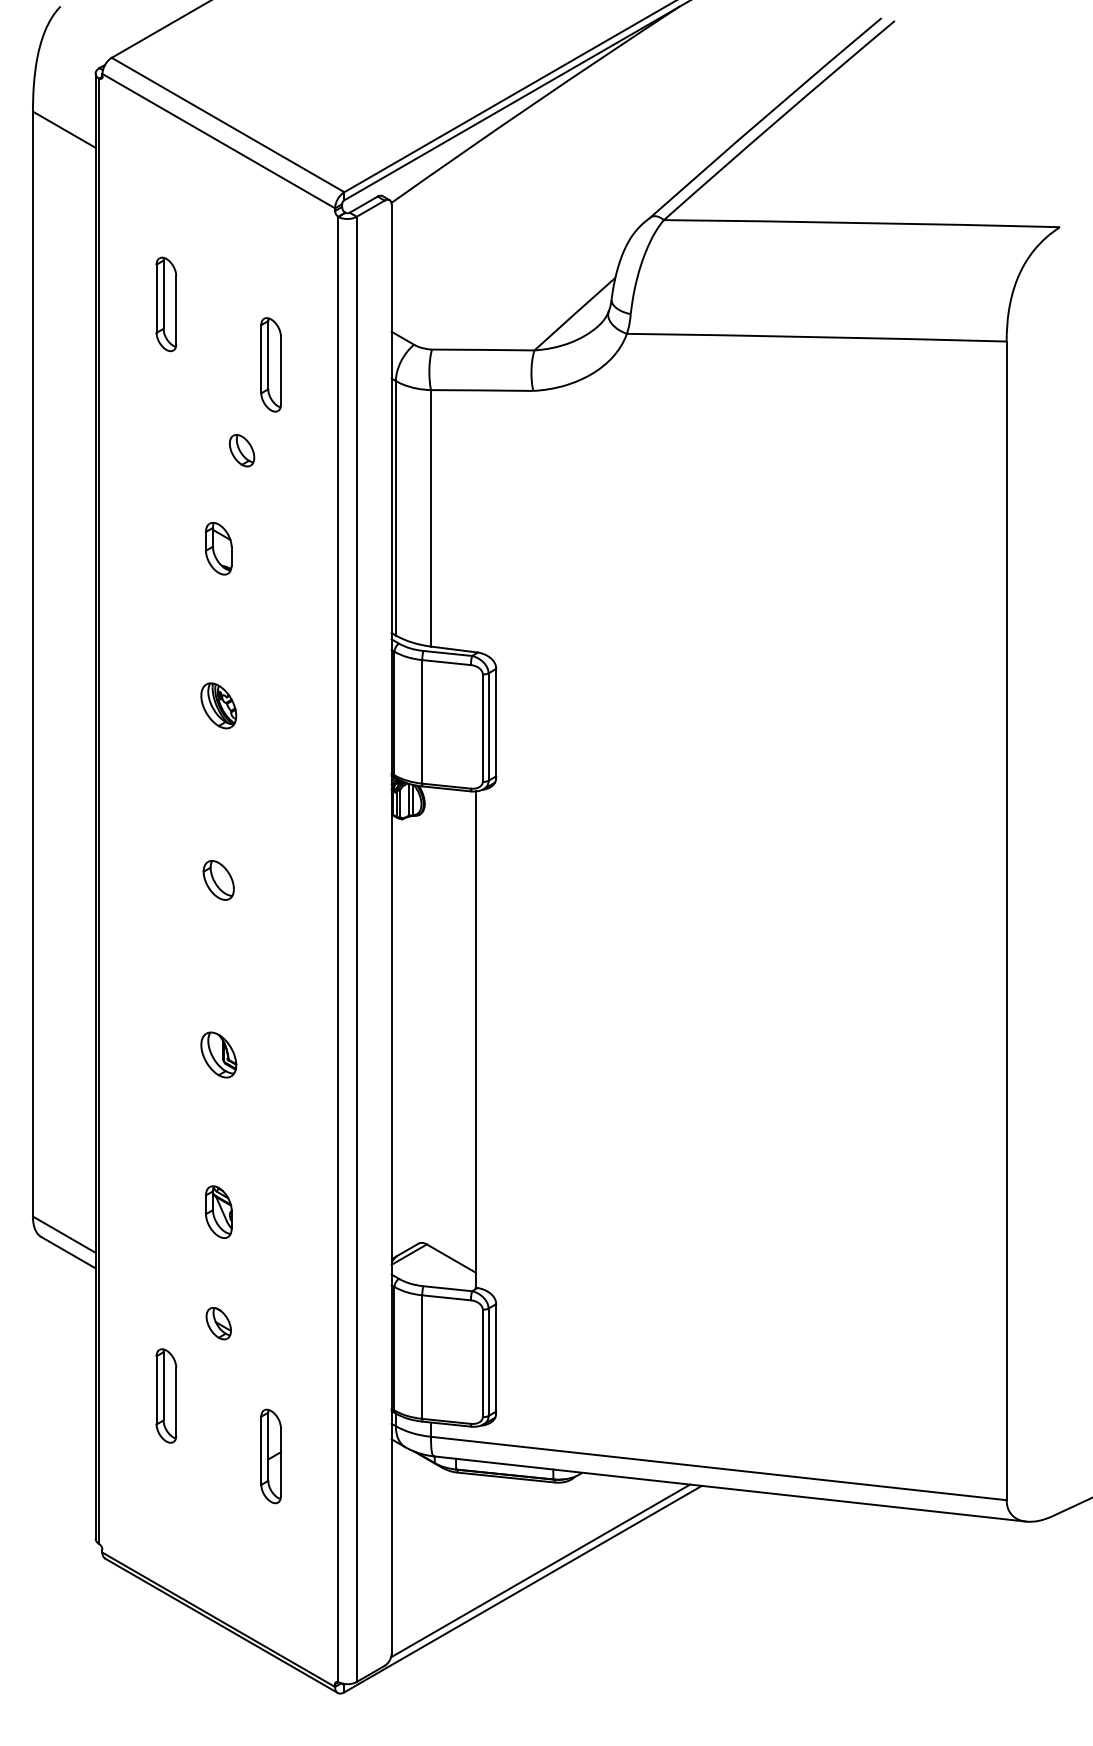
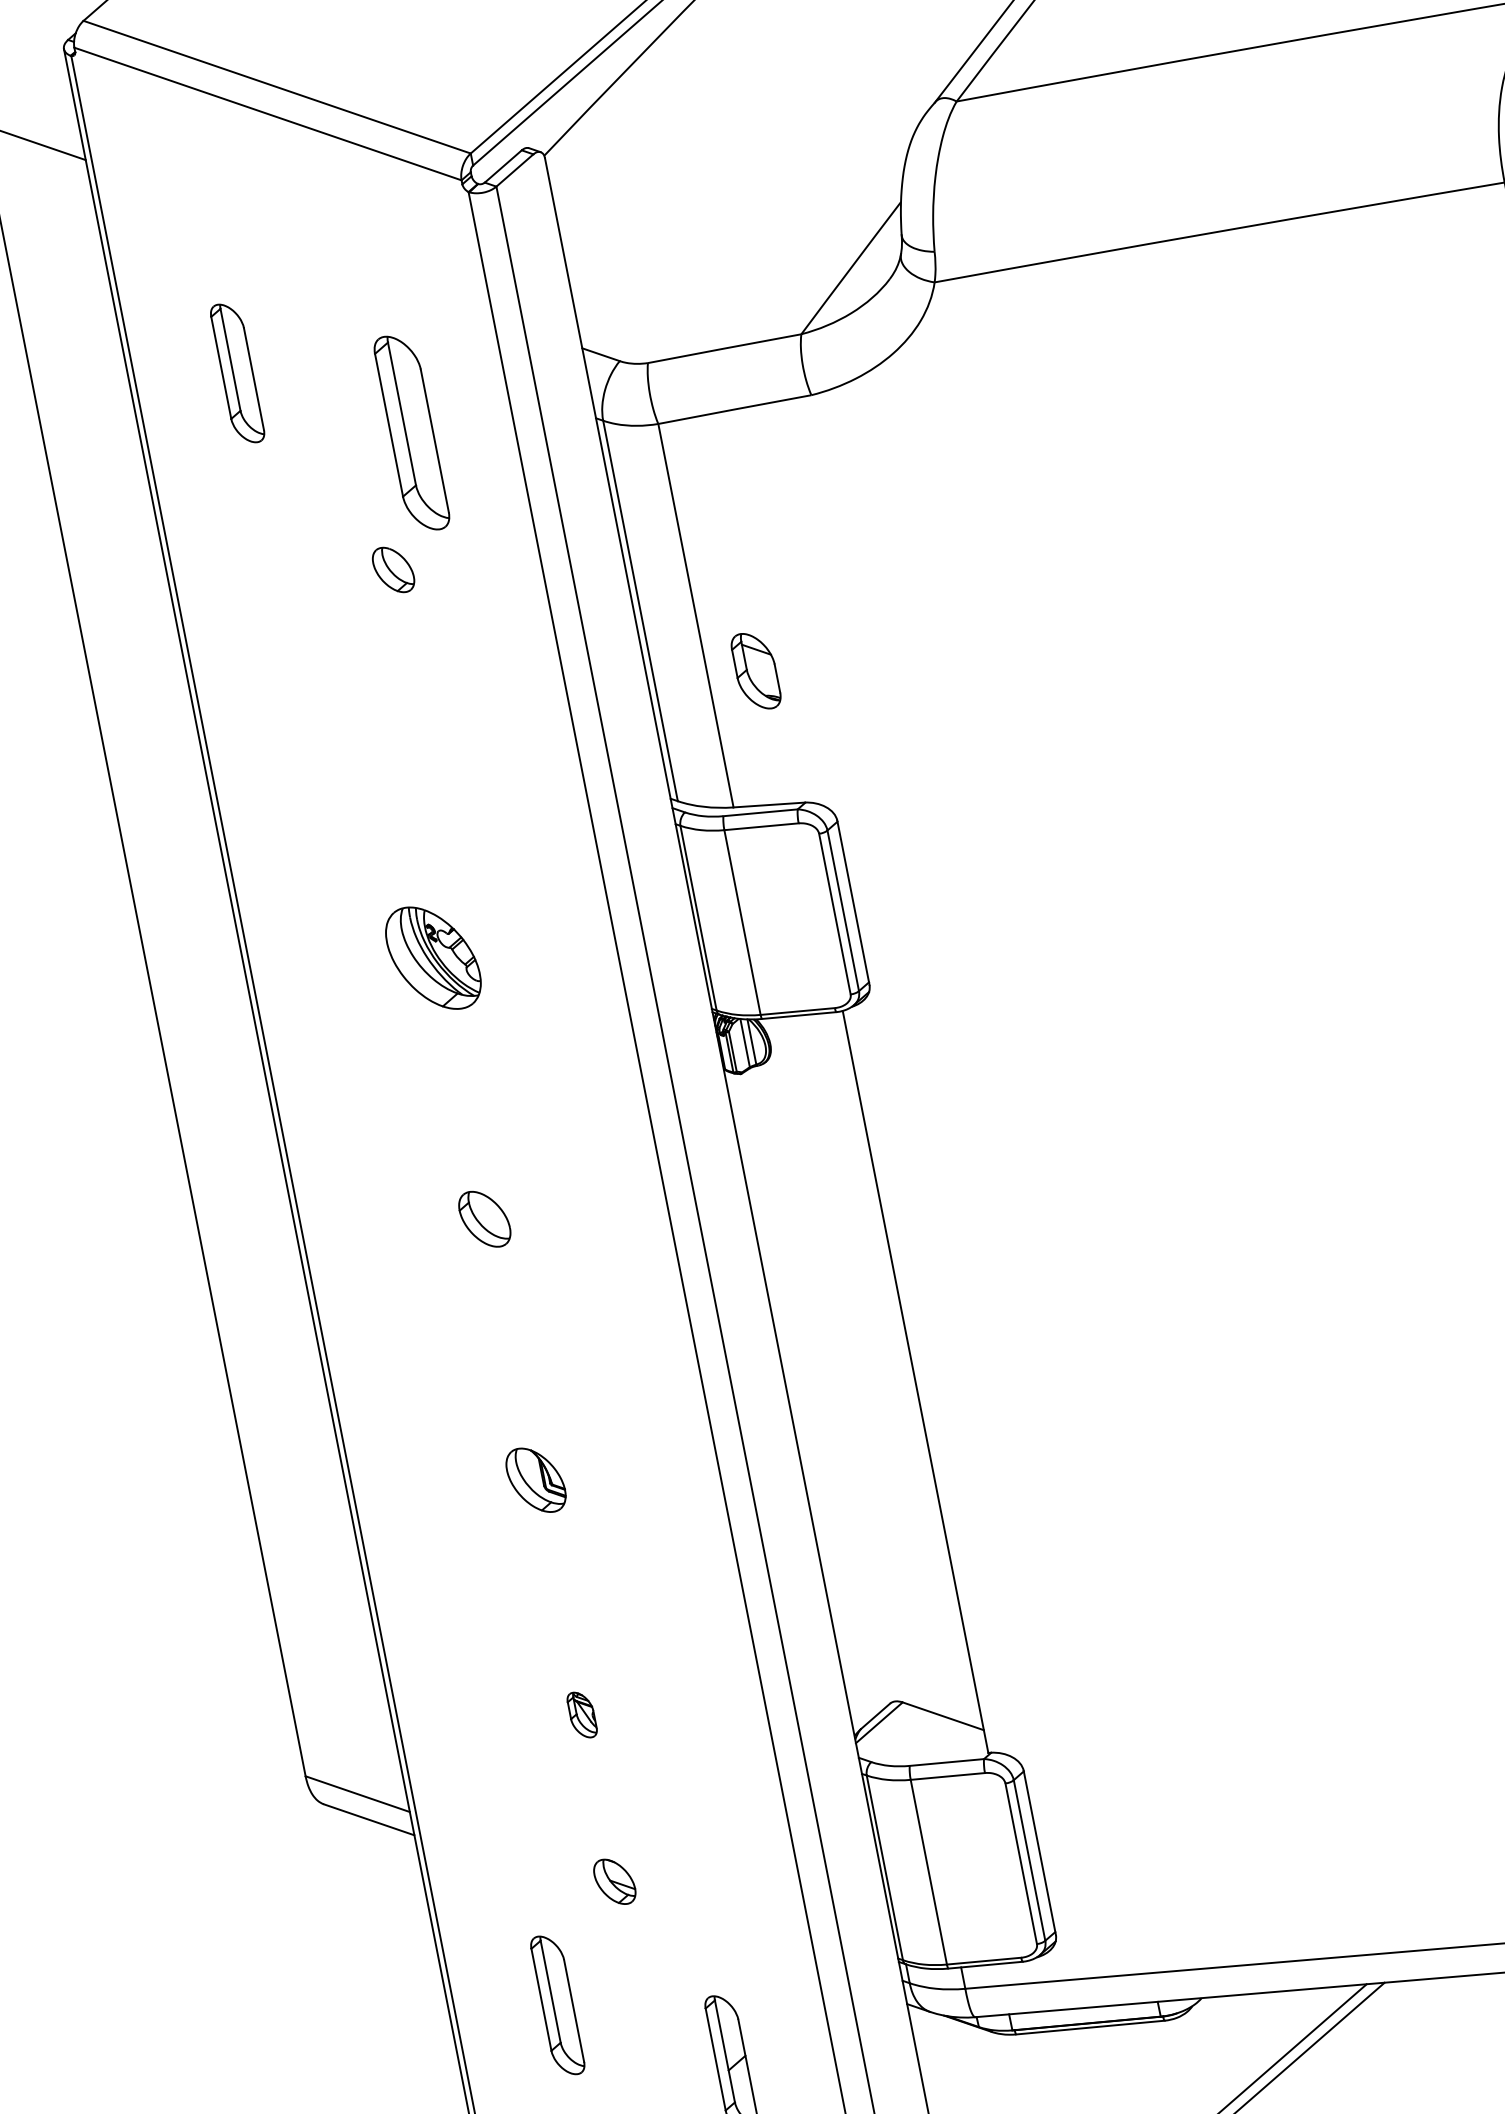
part: (270, 364) -> (410, 432), size x1.4
part: (218, 548) -> (755, 670), moved
part: (218, 705) -> (433, 957), size x1.6
part: (218, 1211) -> (581, 1714), size x0.6

